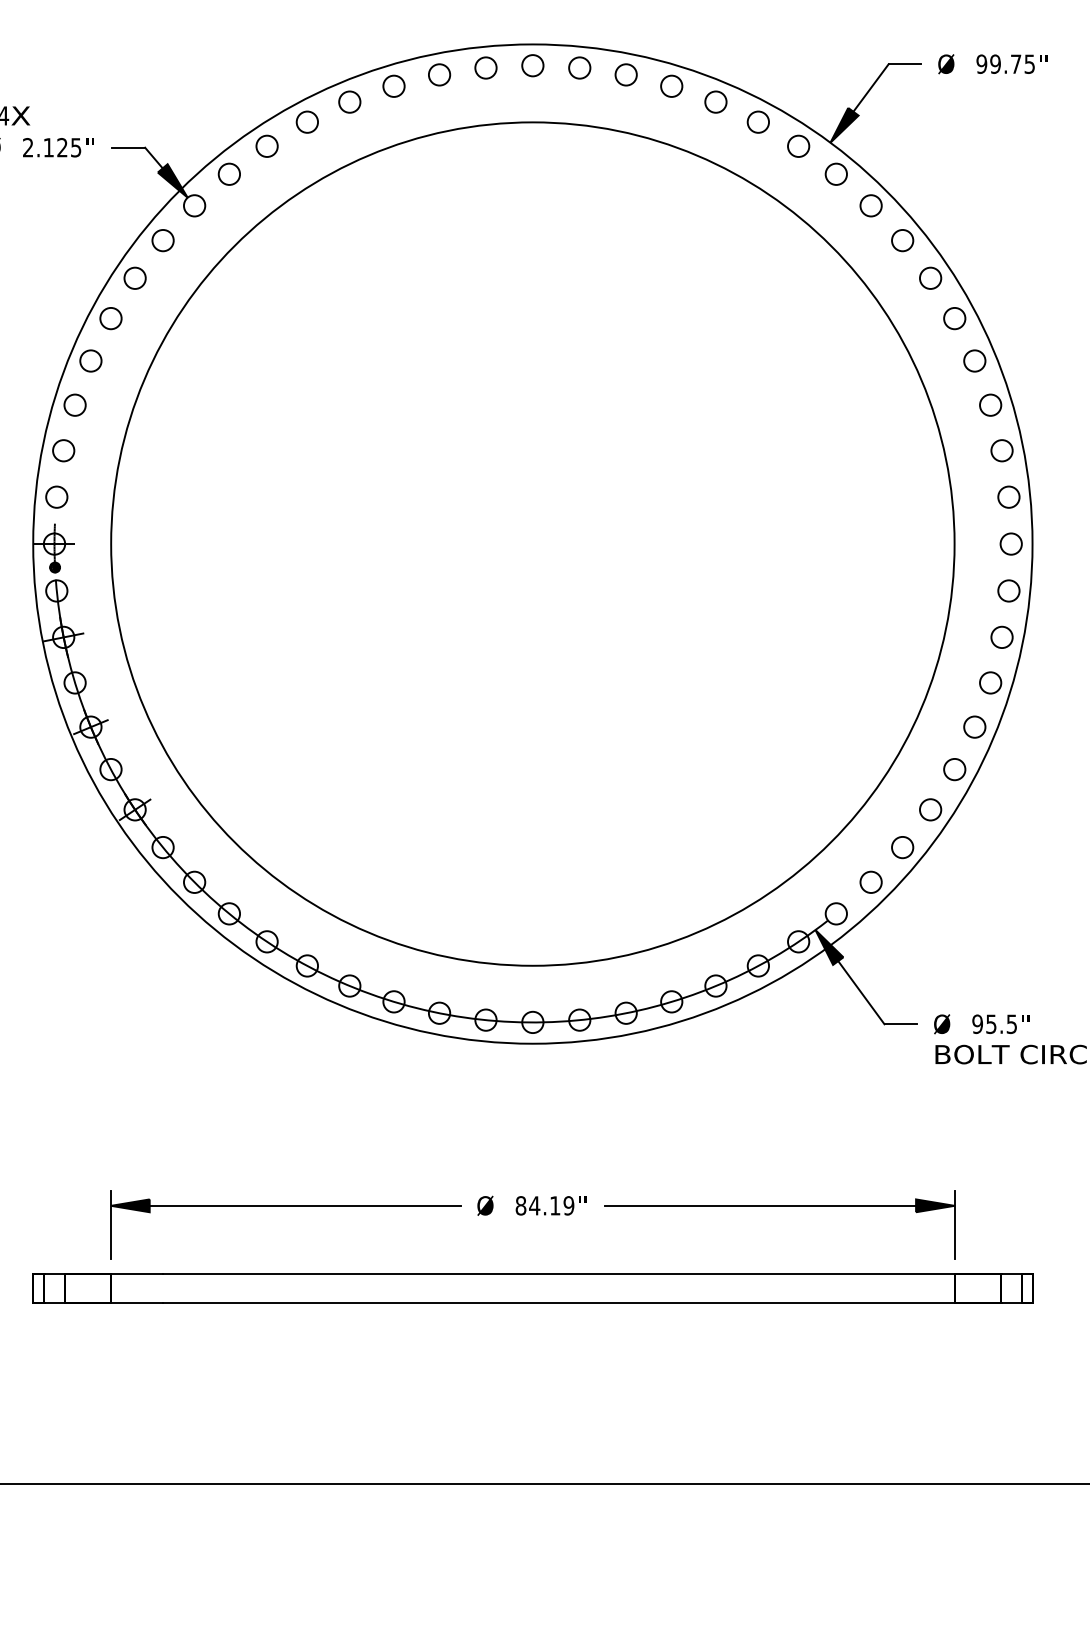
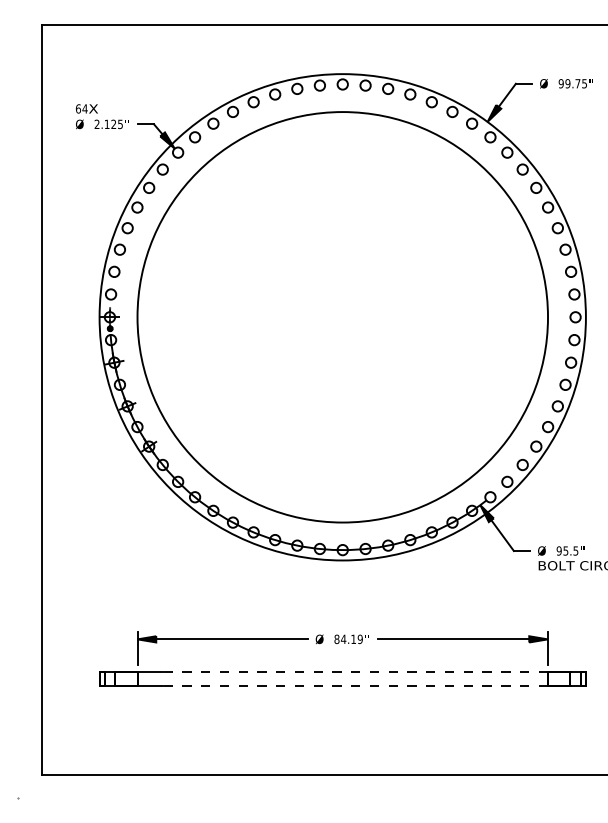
line: (559, 1273) -> (355, 672), solid -> dashed
line: (559, 1302) -> (355, 686), solid -> dashed

